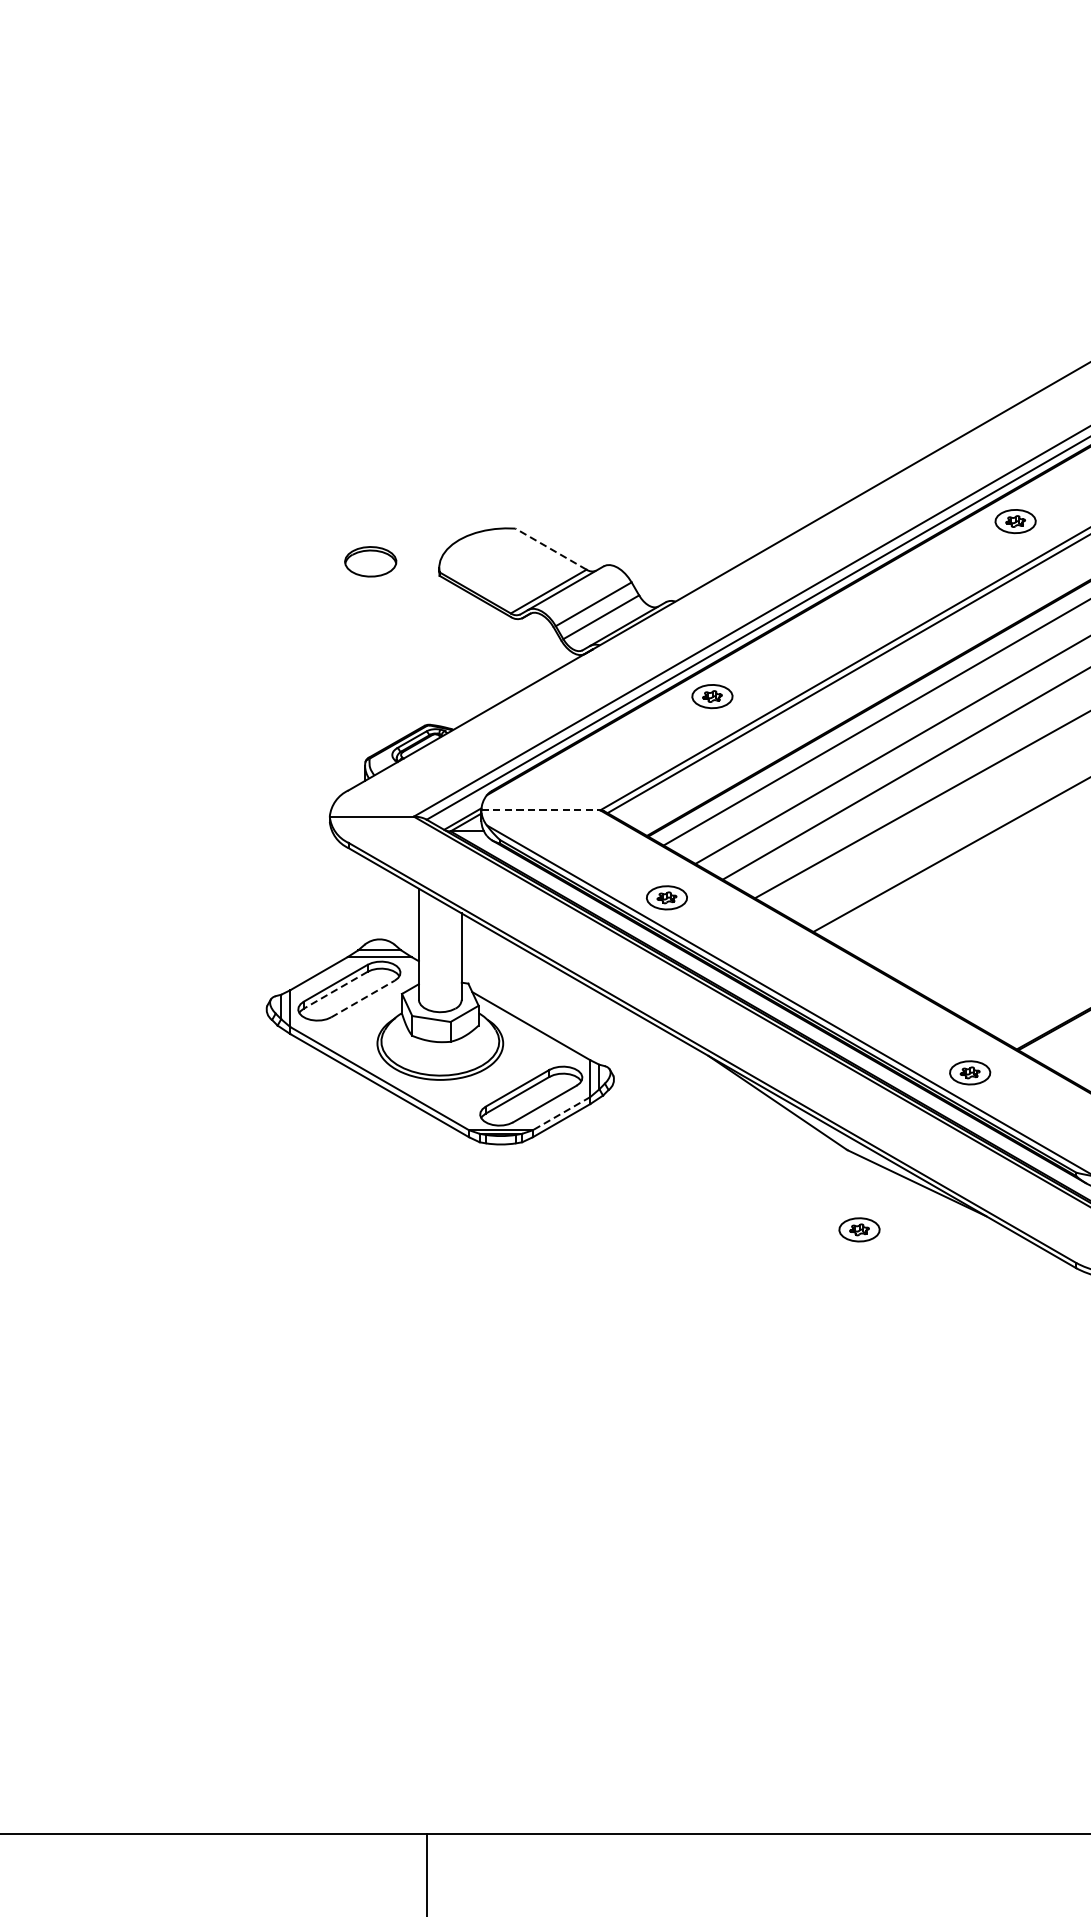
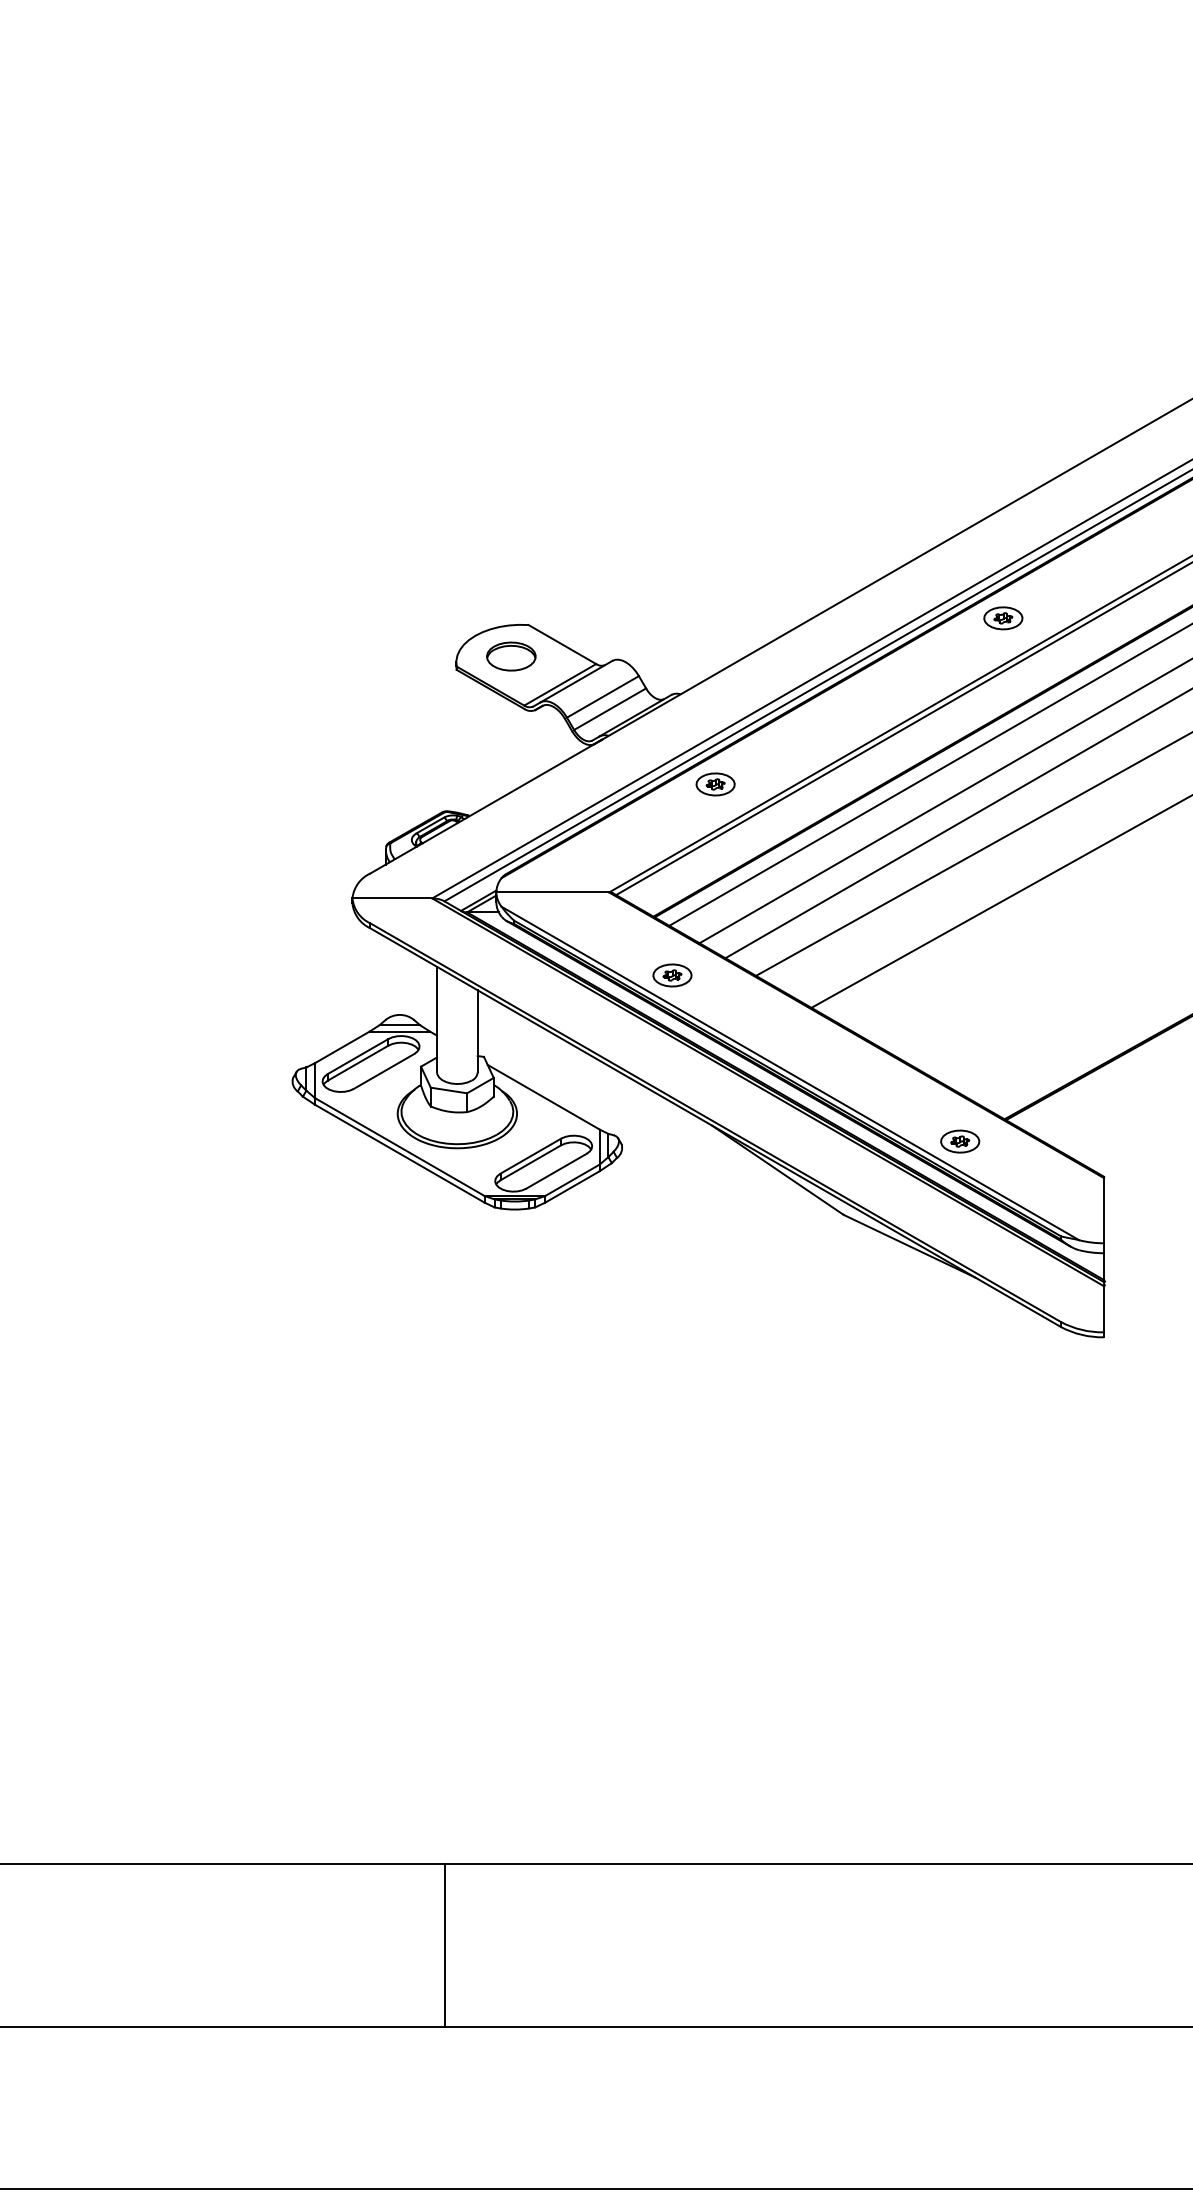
line: (551, 549) -> (562, 644), dashed -> solid
part: (370, 561) -> (511, 656), moved
line: (541, 810) -> (553, 892), dashed -> solid
line: (336, 990) -> (358, 1063), dashed -> solid
line: (363, 999) -> (384, 1071), dashed -> solid
line: (561, 1113) -> (572, 1180), dashed -> solid
part: (859, 1229) -> (855, 1290), removed

